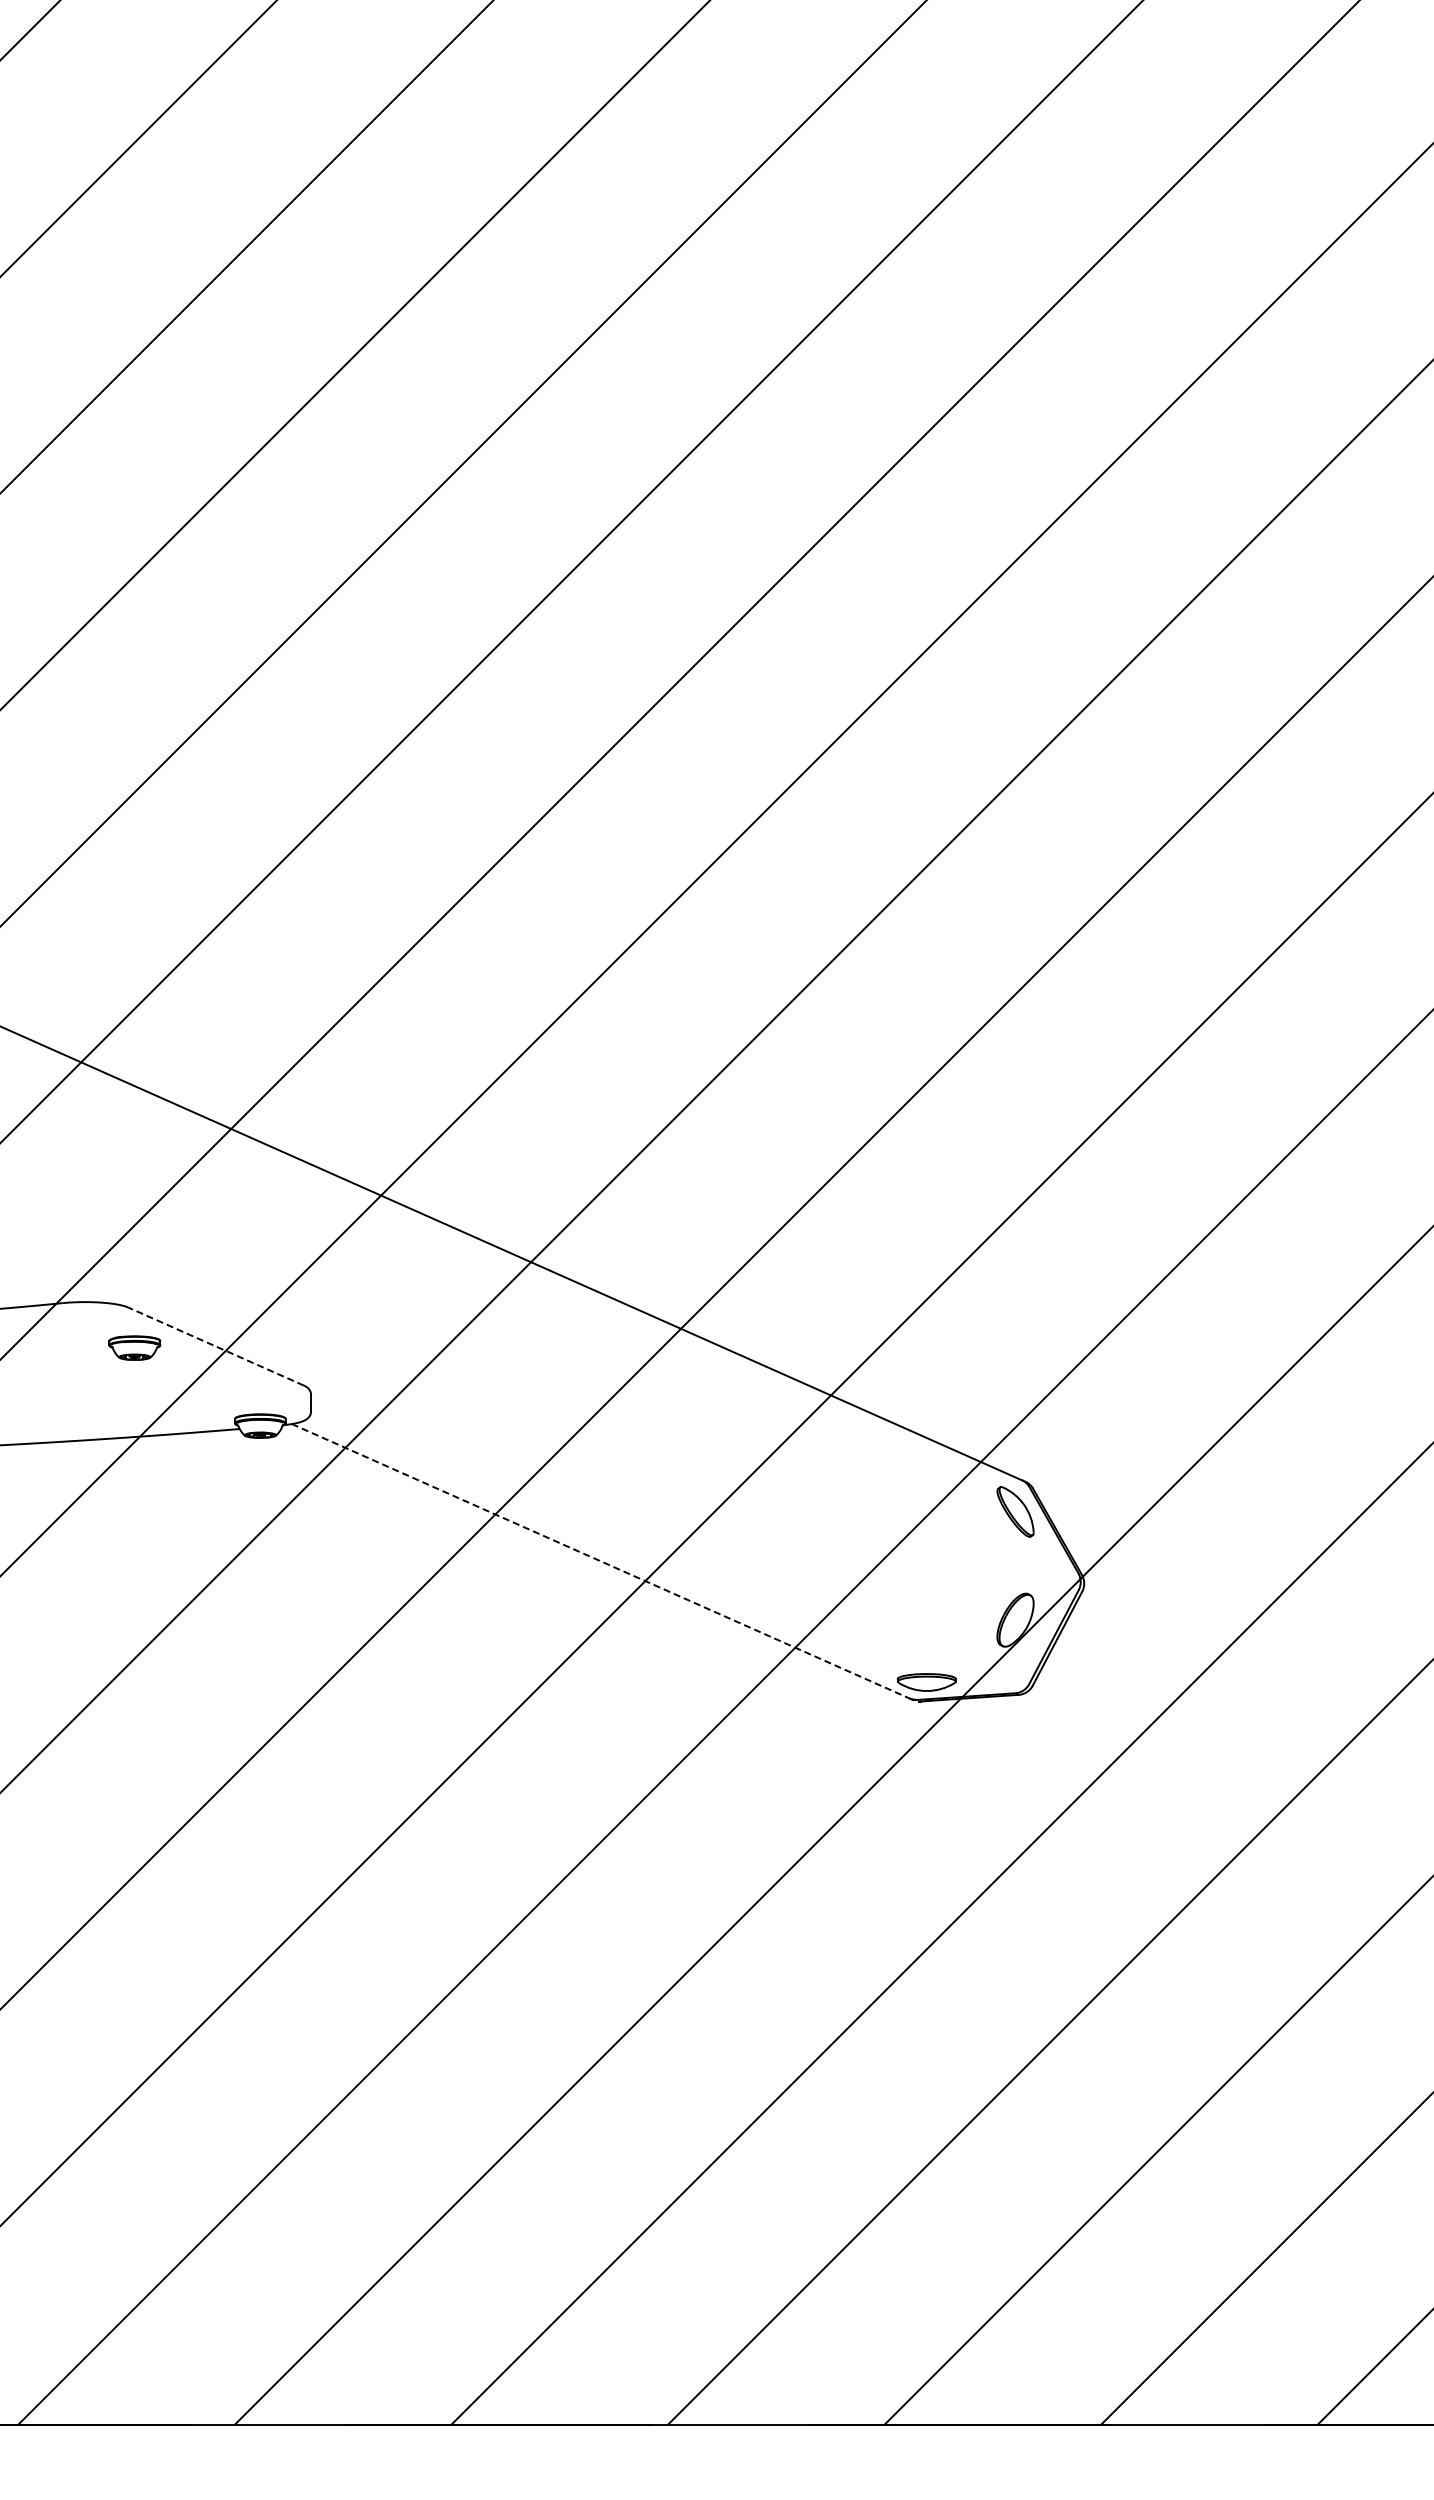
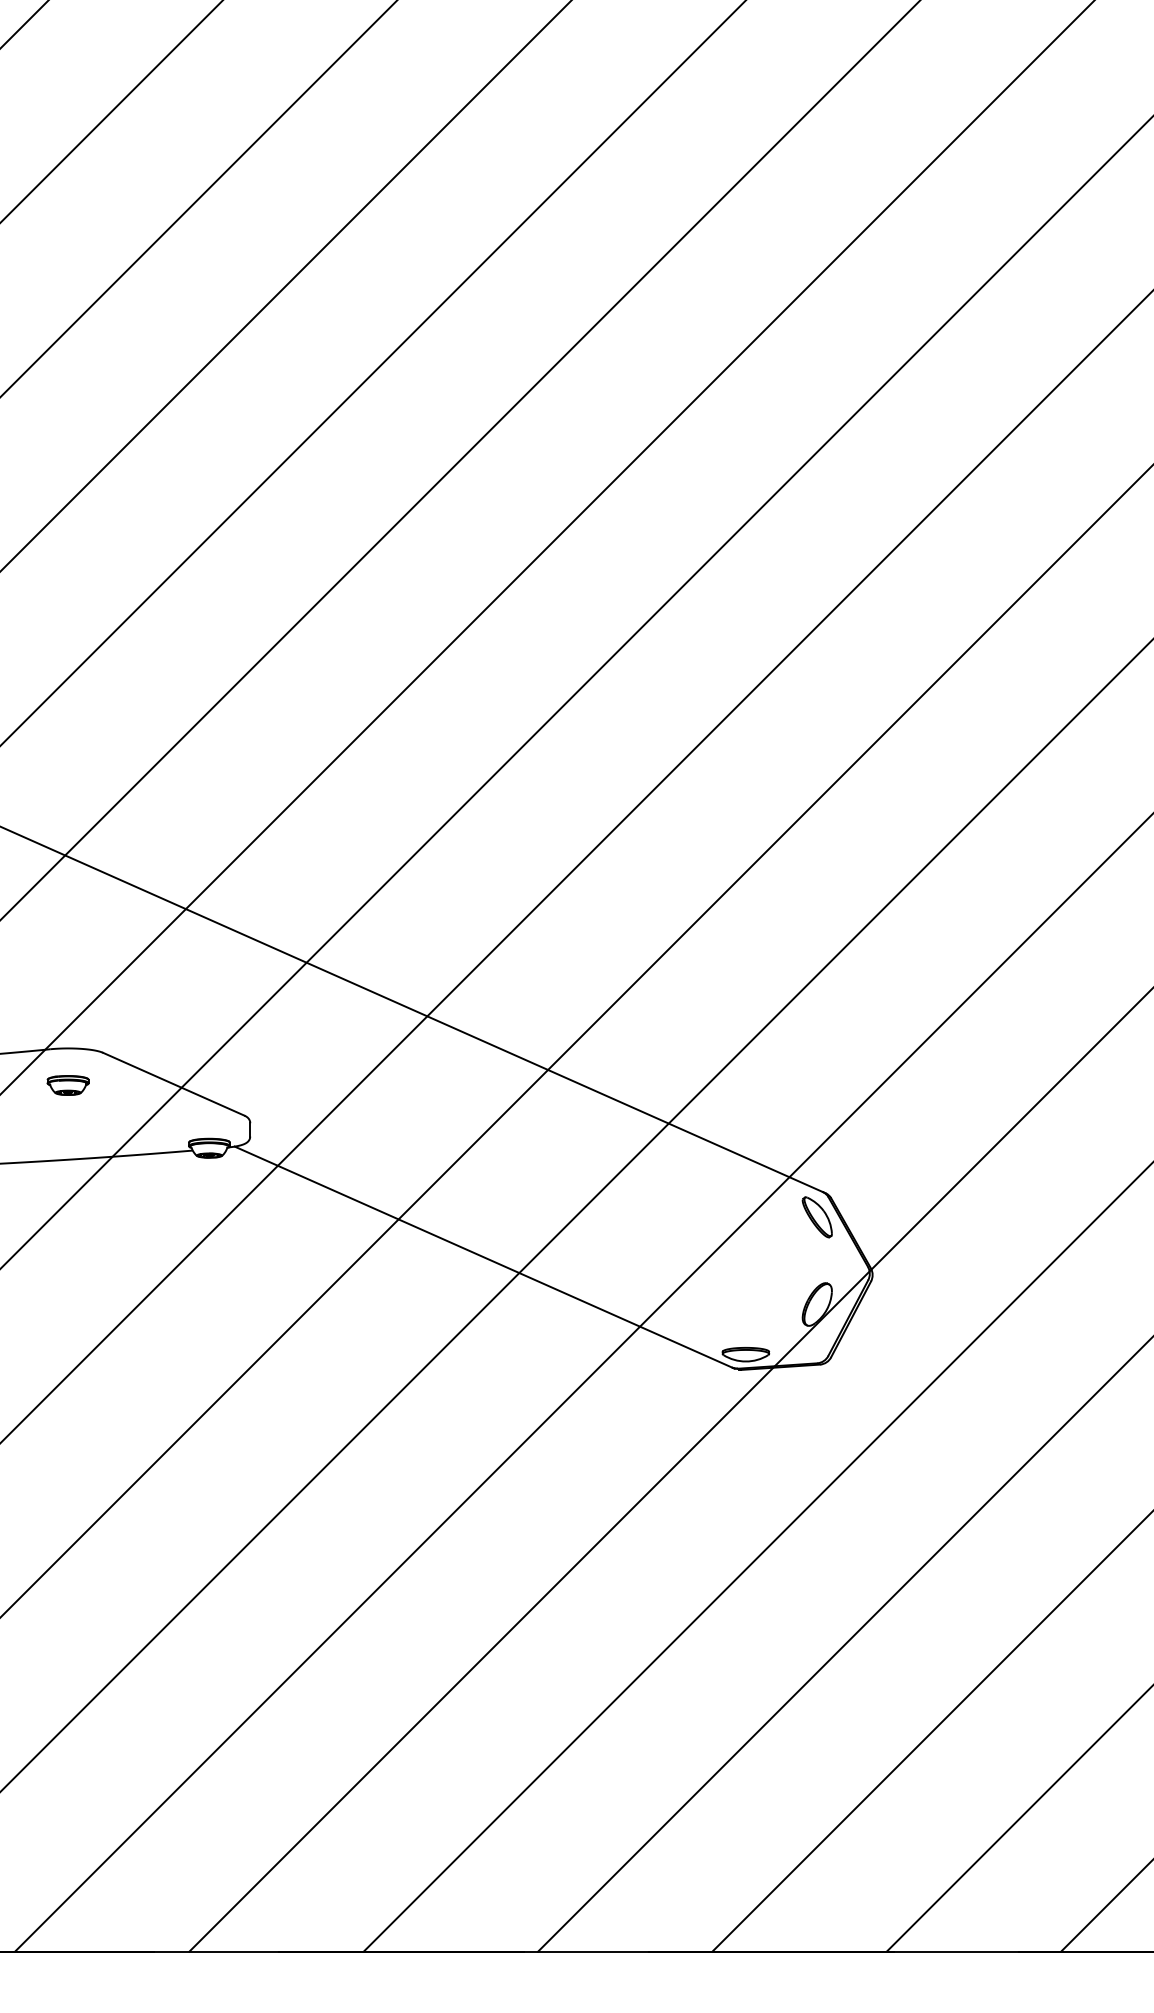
line: (215, 1346) -> (173, 1084), dashed -> solid
part: (134, 1347) -> (67, 1084), moved
line: (601, 1561) -> (484, 1257), dashed -> solid

